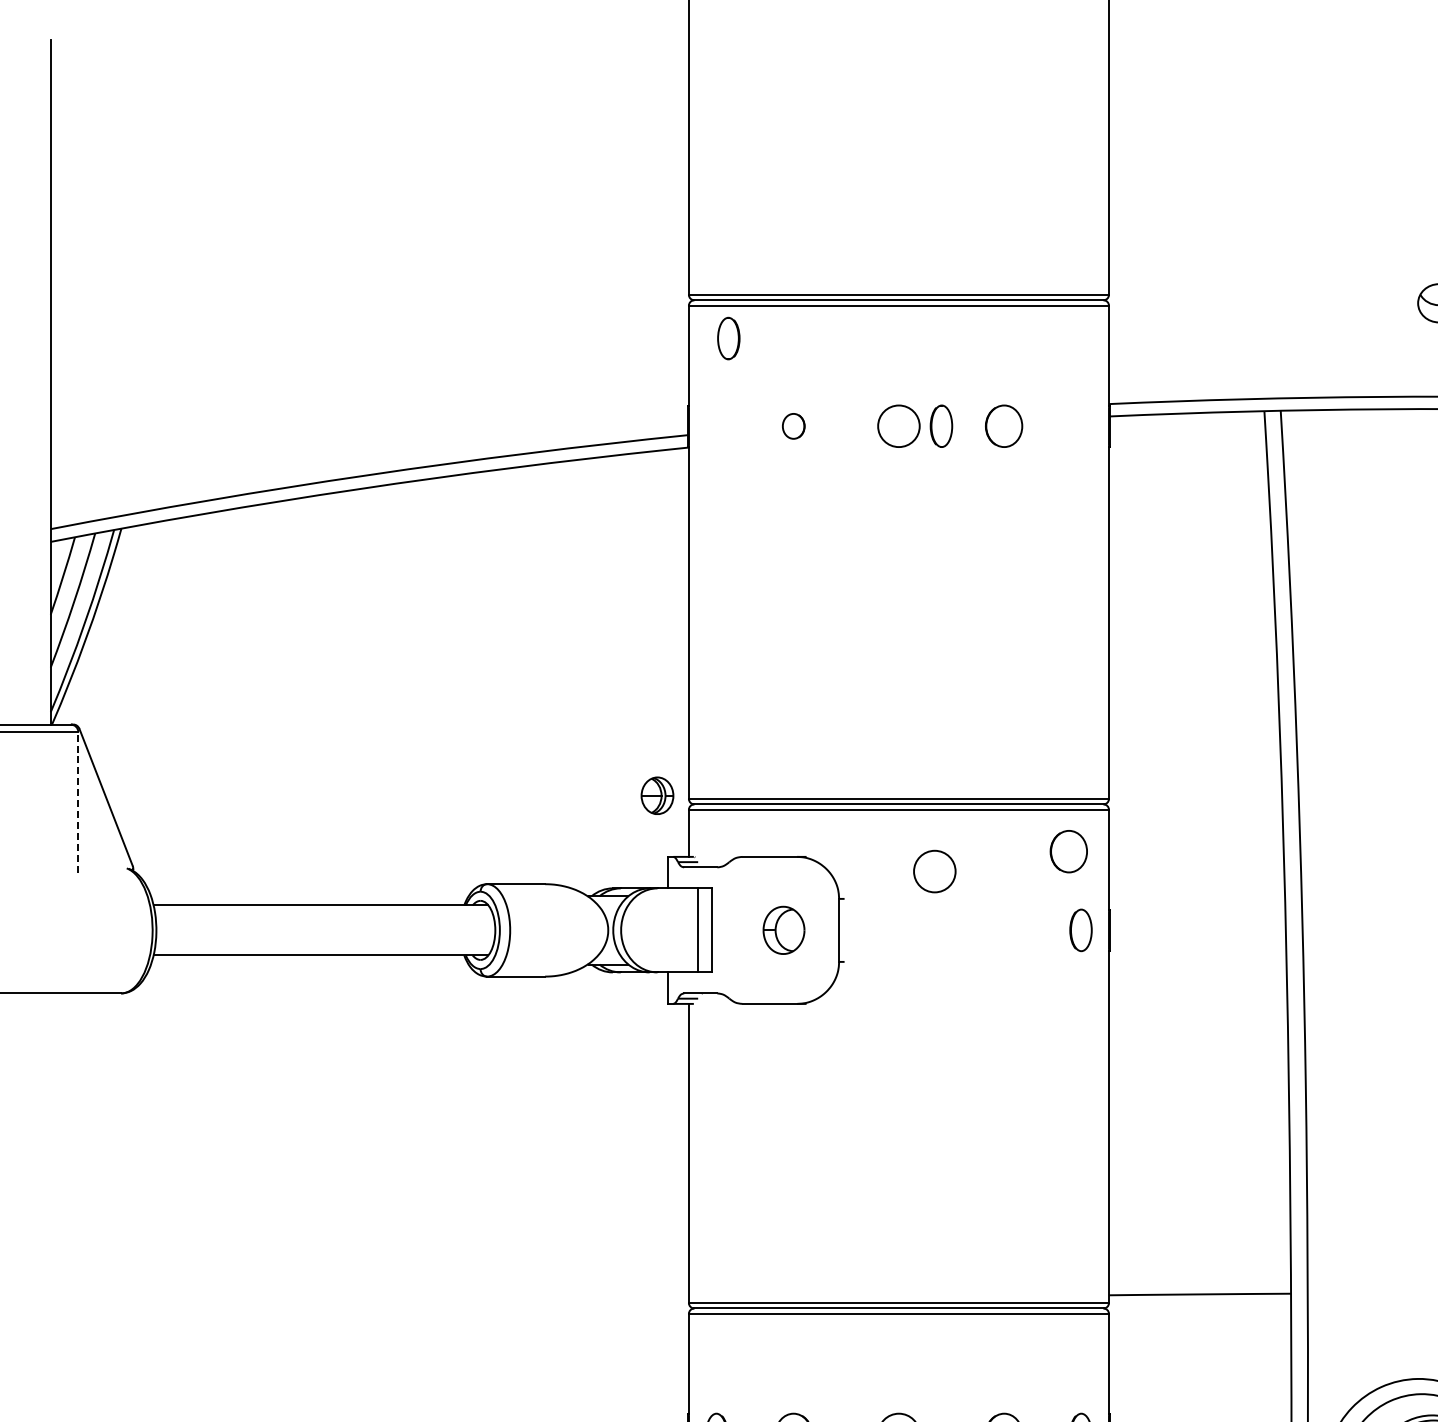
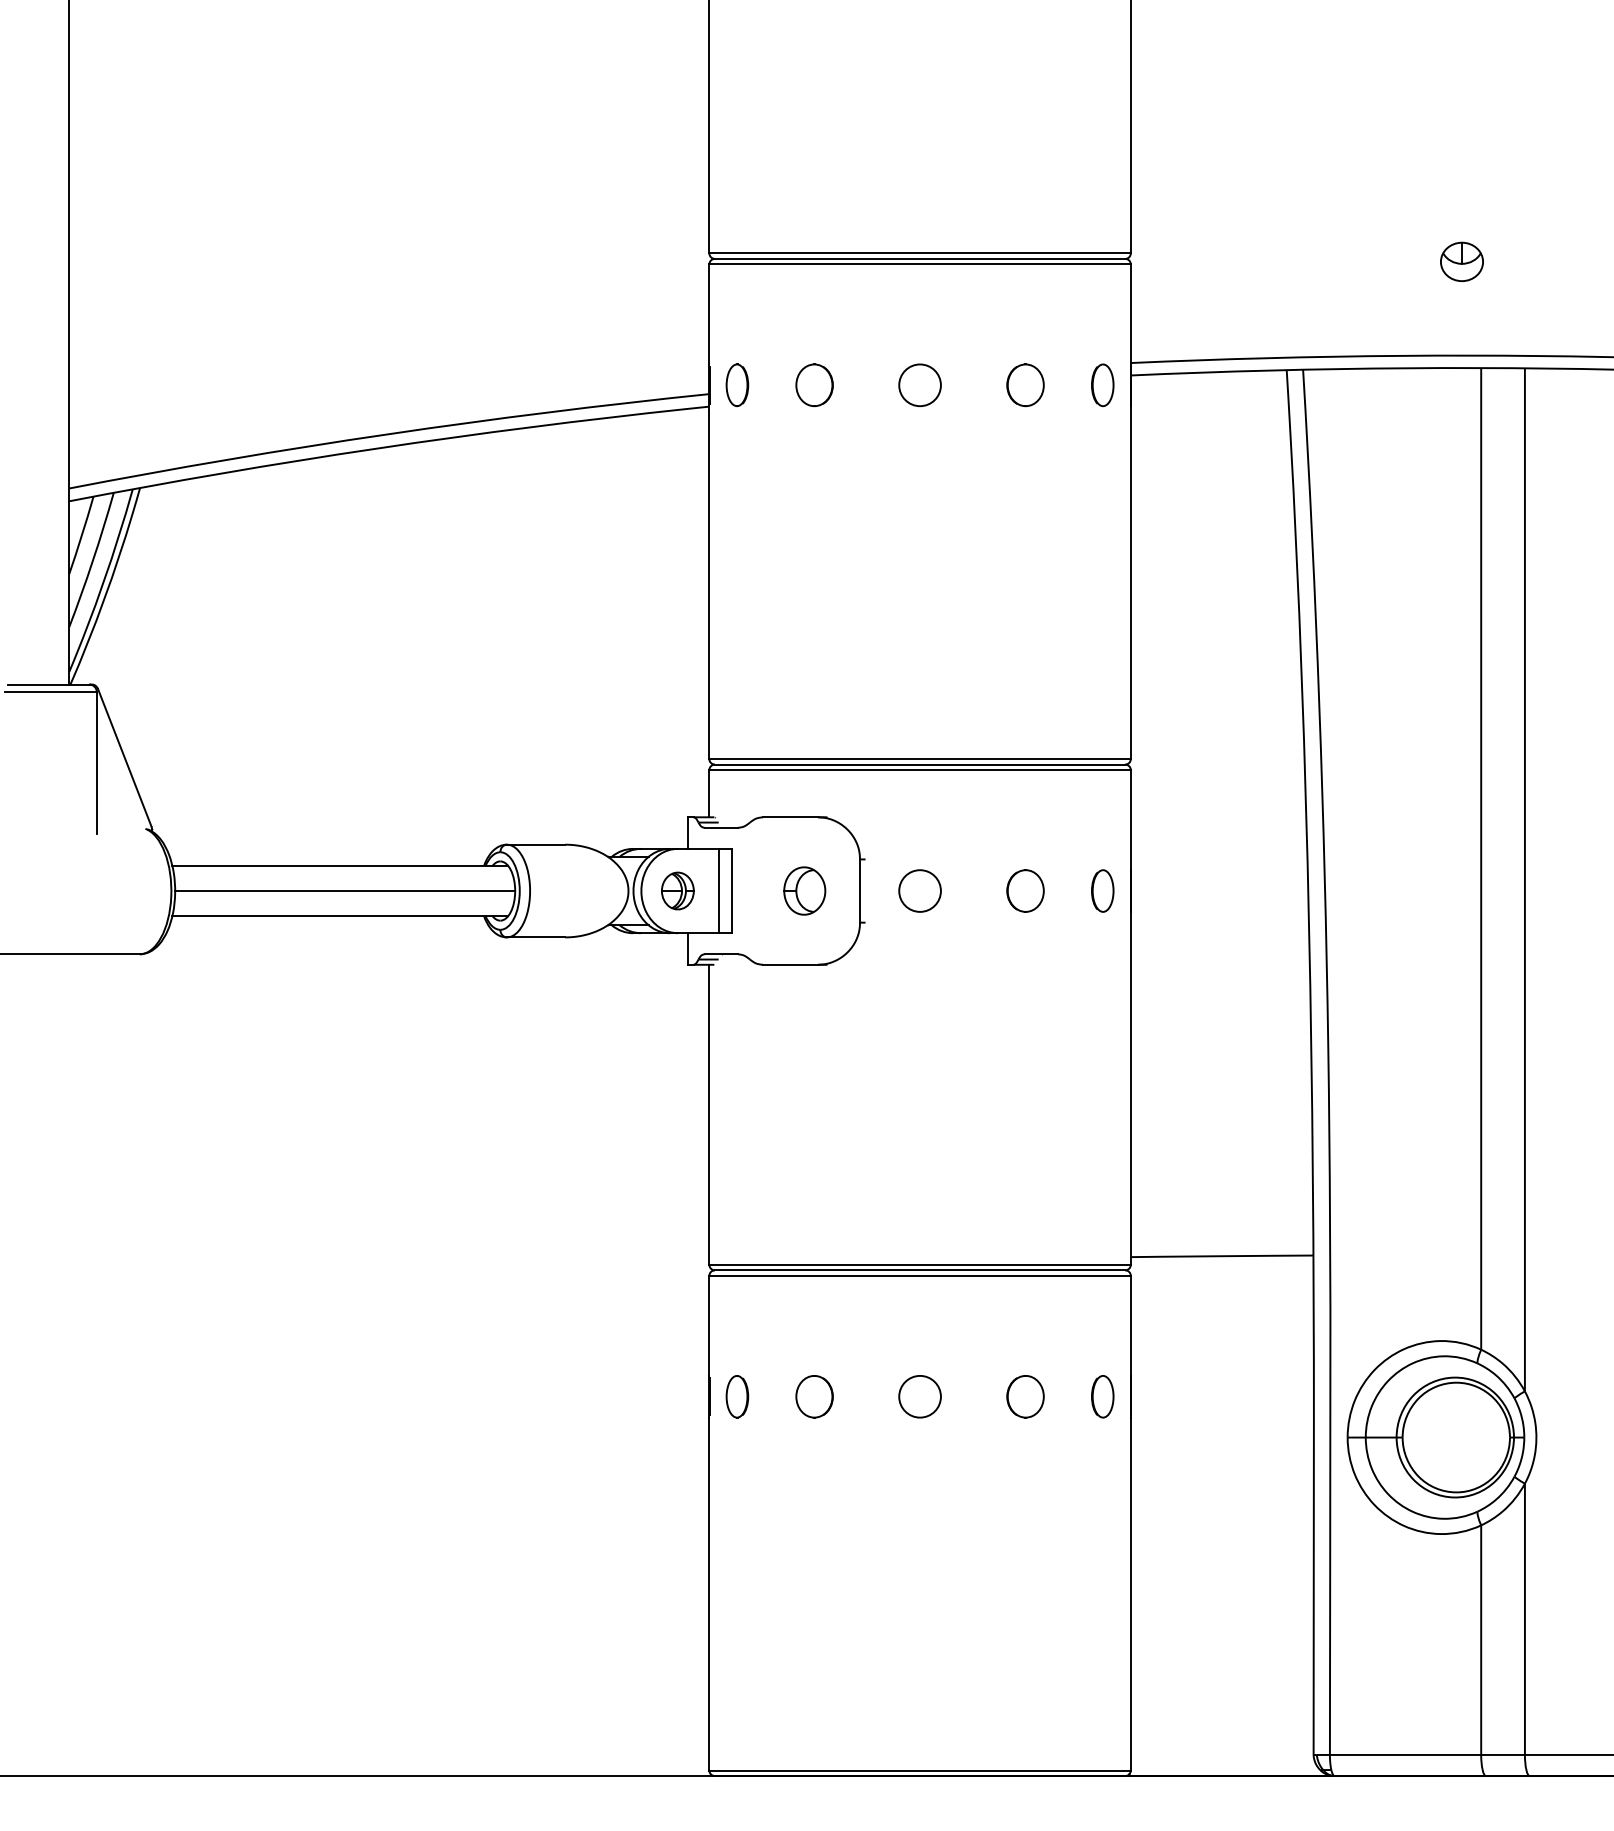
part: (728, 338) -> (737, 385), moved
part: (793, 426) -> (814, 385), size x1.67
part: (941, 426) -> (1102, 385), moved
part: (657, 795) -> (677, 890), moved
line: (77, 802) -> (96, 762), dashed -> solid
part: (1068, 851) -> (1025, 890), moved
circle: (934, 871) -> (919, 890), moved
line: (326, 930) -> (345, 891), added

